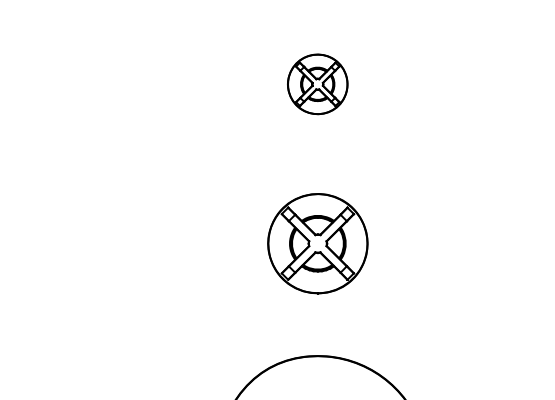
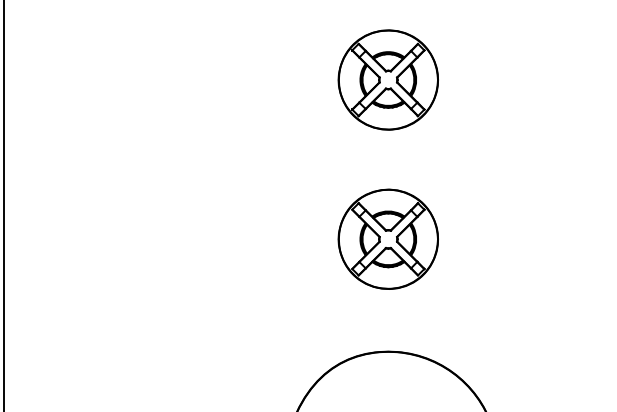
part: (317, 83) -> (387, 79), size x1.67

